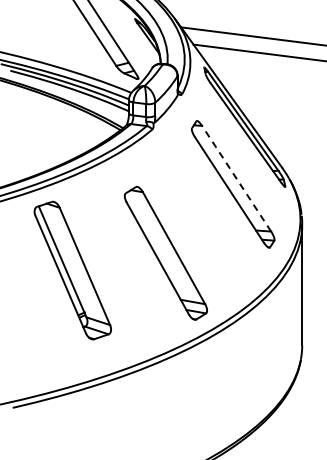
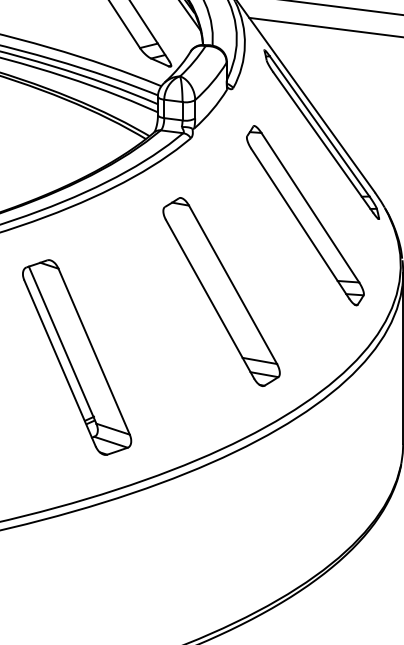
line: (236, 178) -> (310, 207), dashed -> solid
part: (165, 253) -> (220, 292), moved
part: (72, 270) -> (76, 357), moved

